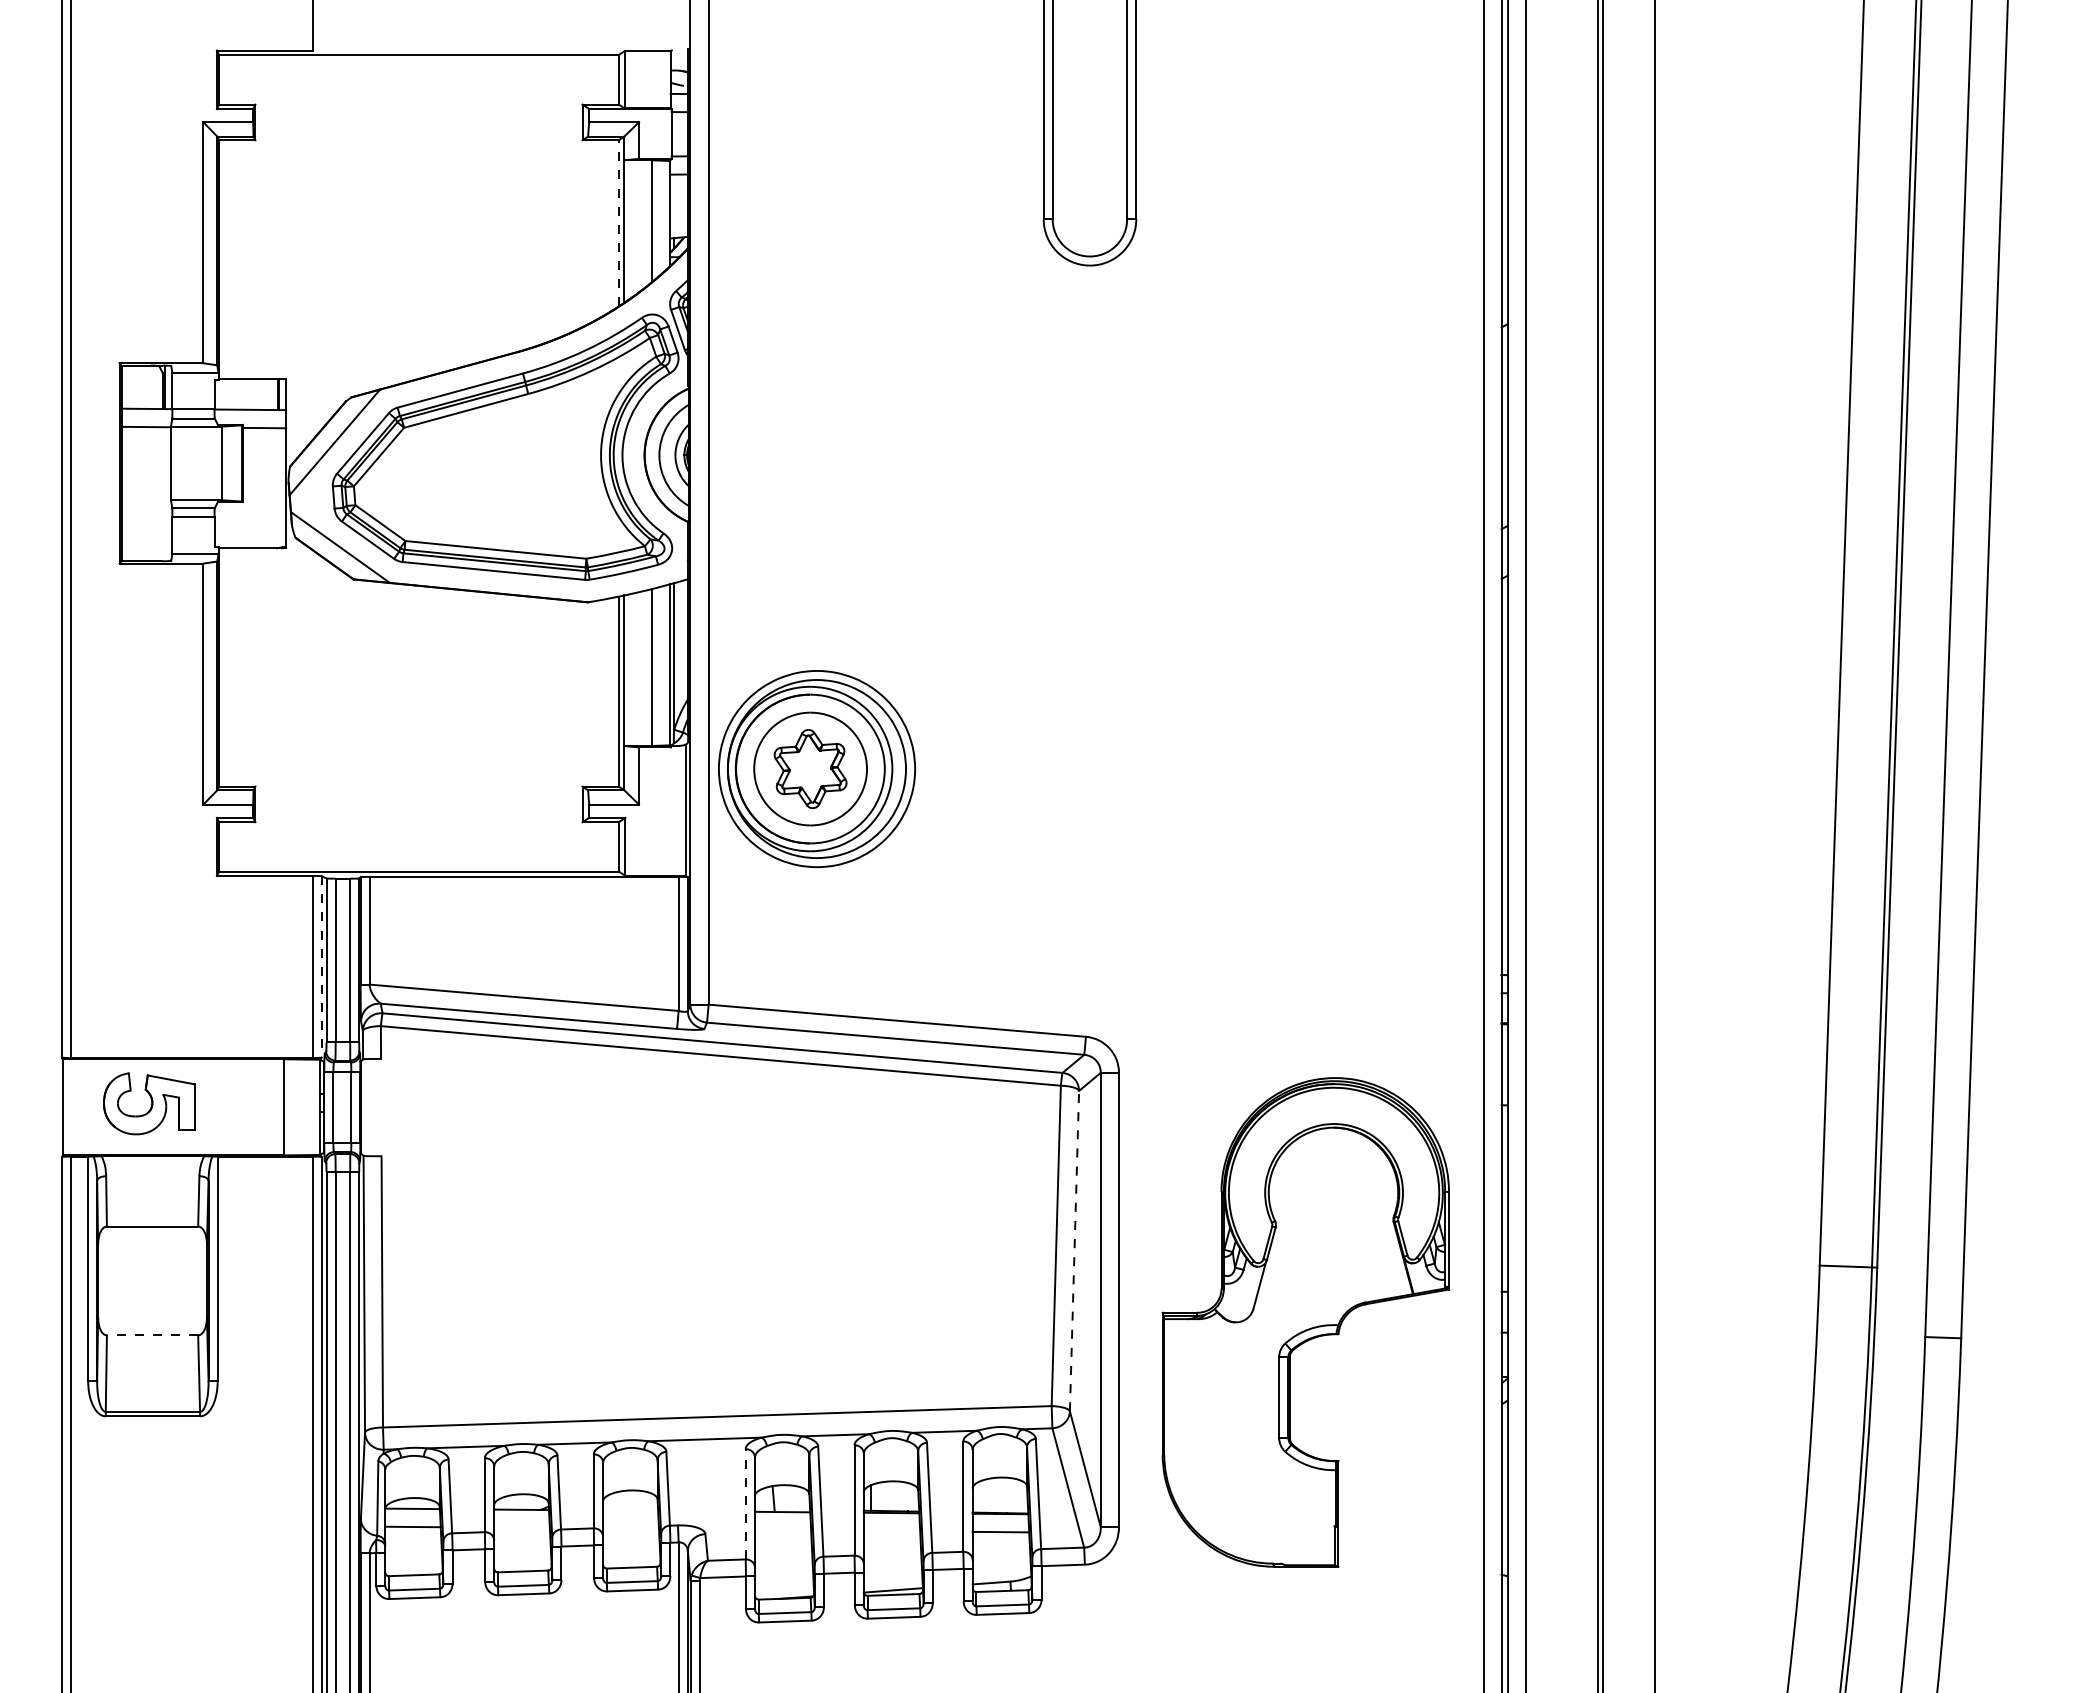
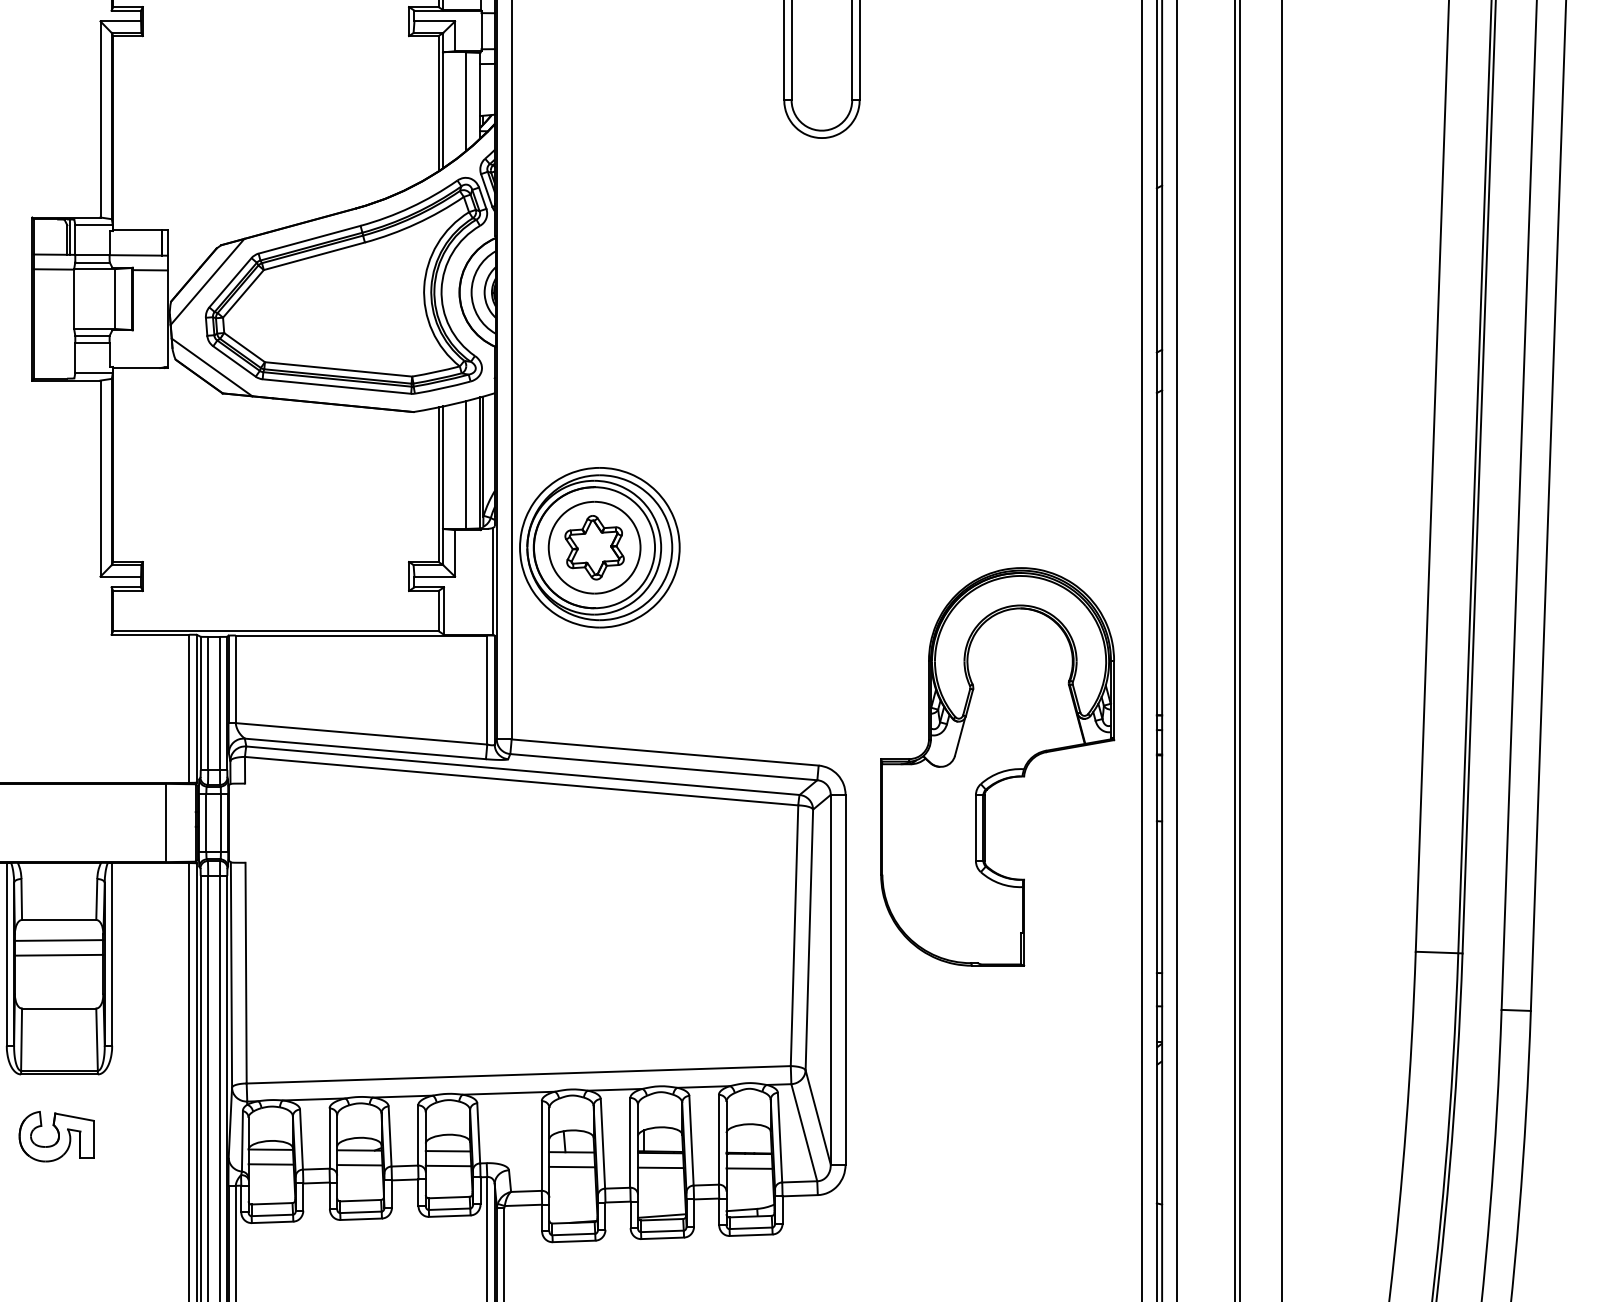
line: (618, 222) -> (438, 102), dashed -> solid
line: (321, 966) -> (196, 708), dashed -> solid
part: (149, 1103) -> (56, 1136), moved
line: (1074, 1250) -> (809, 939), dashed -> solid
line: (152, 1251) -> (59, 940), added
line: (152, 1269) -> (59, 954), added
part: (1305, 1322) -> (997, 766), moved
line: (152, 1335) -> (59, 1008), dashed -> solid
line: (745, 1503) -> (541, 1145), dashed -> solid
line: (630, 1510) -> (448, 1151), added
line: (521, 1527) -> (359, 1164), added
line: (631, 1528) -> (448, 1165), added
line: (783, 1529) -> (572, 1166), added
line: (891, 1530) -> (660, 1167), added

